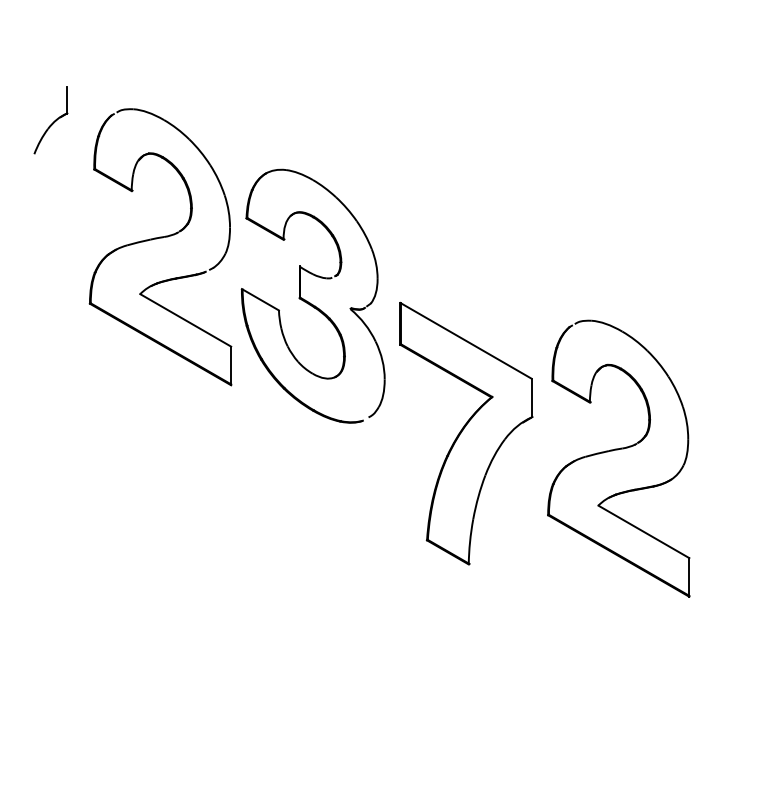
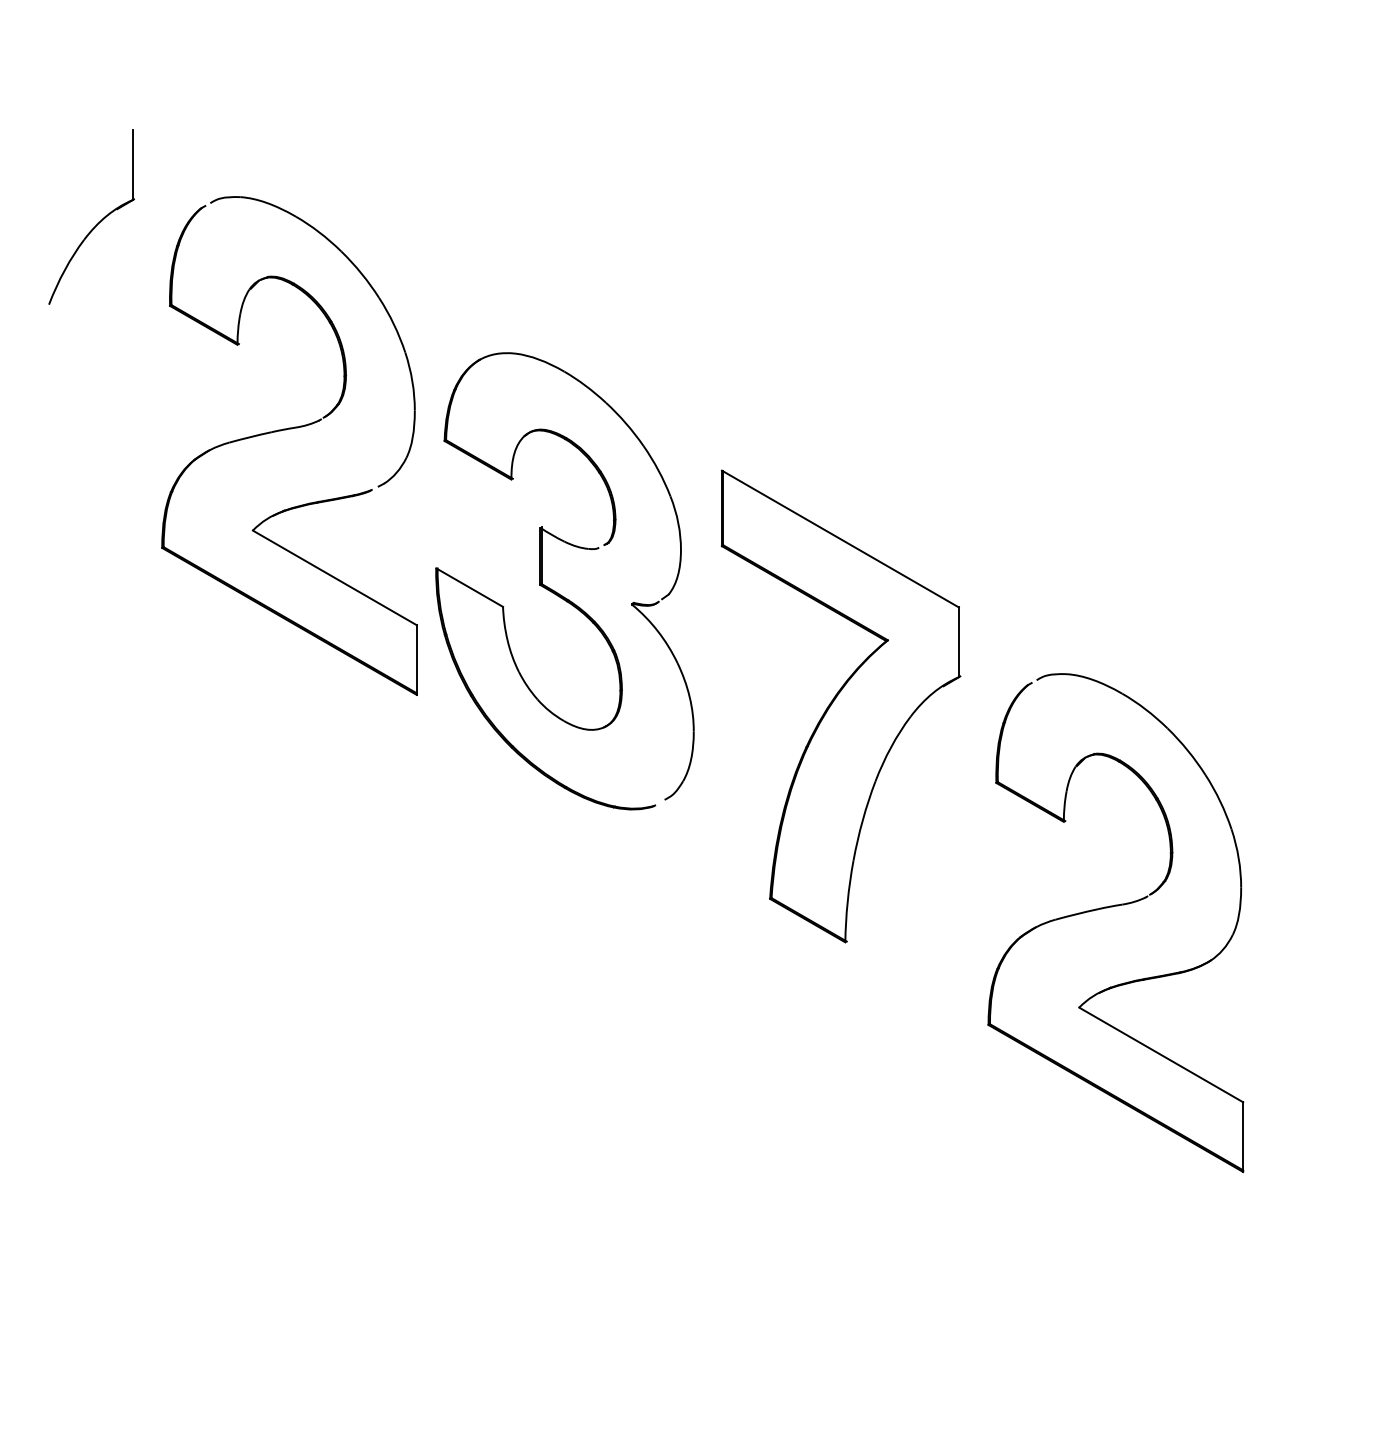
part: (50, 119) -> (91, 215), size x1.43
part: (307, 300) -> (554, 588), moved
part: (466, 433) -> (841, 706), moved
part: (618, 450) -> (1115, 908), moved

